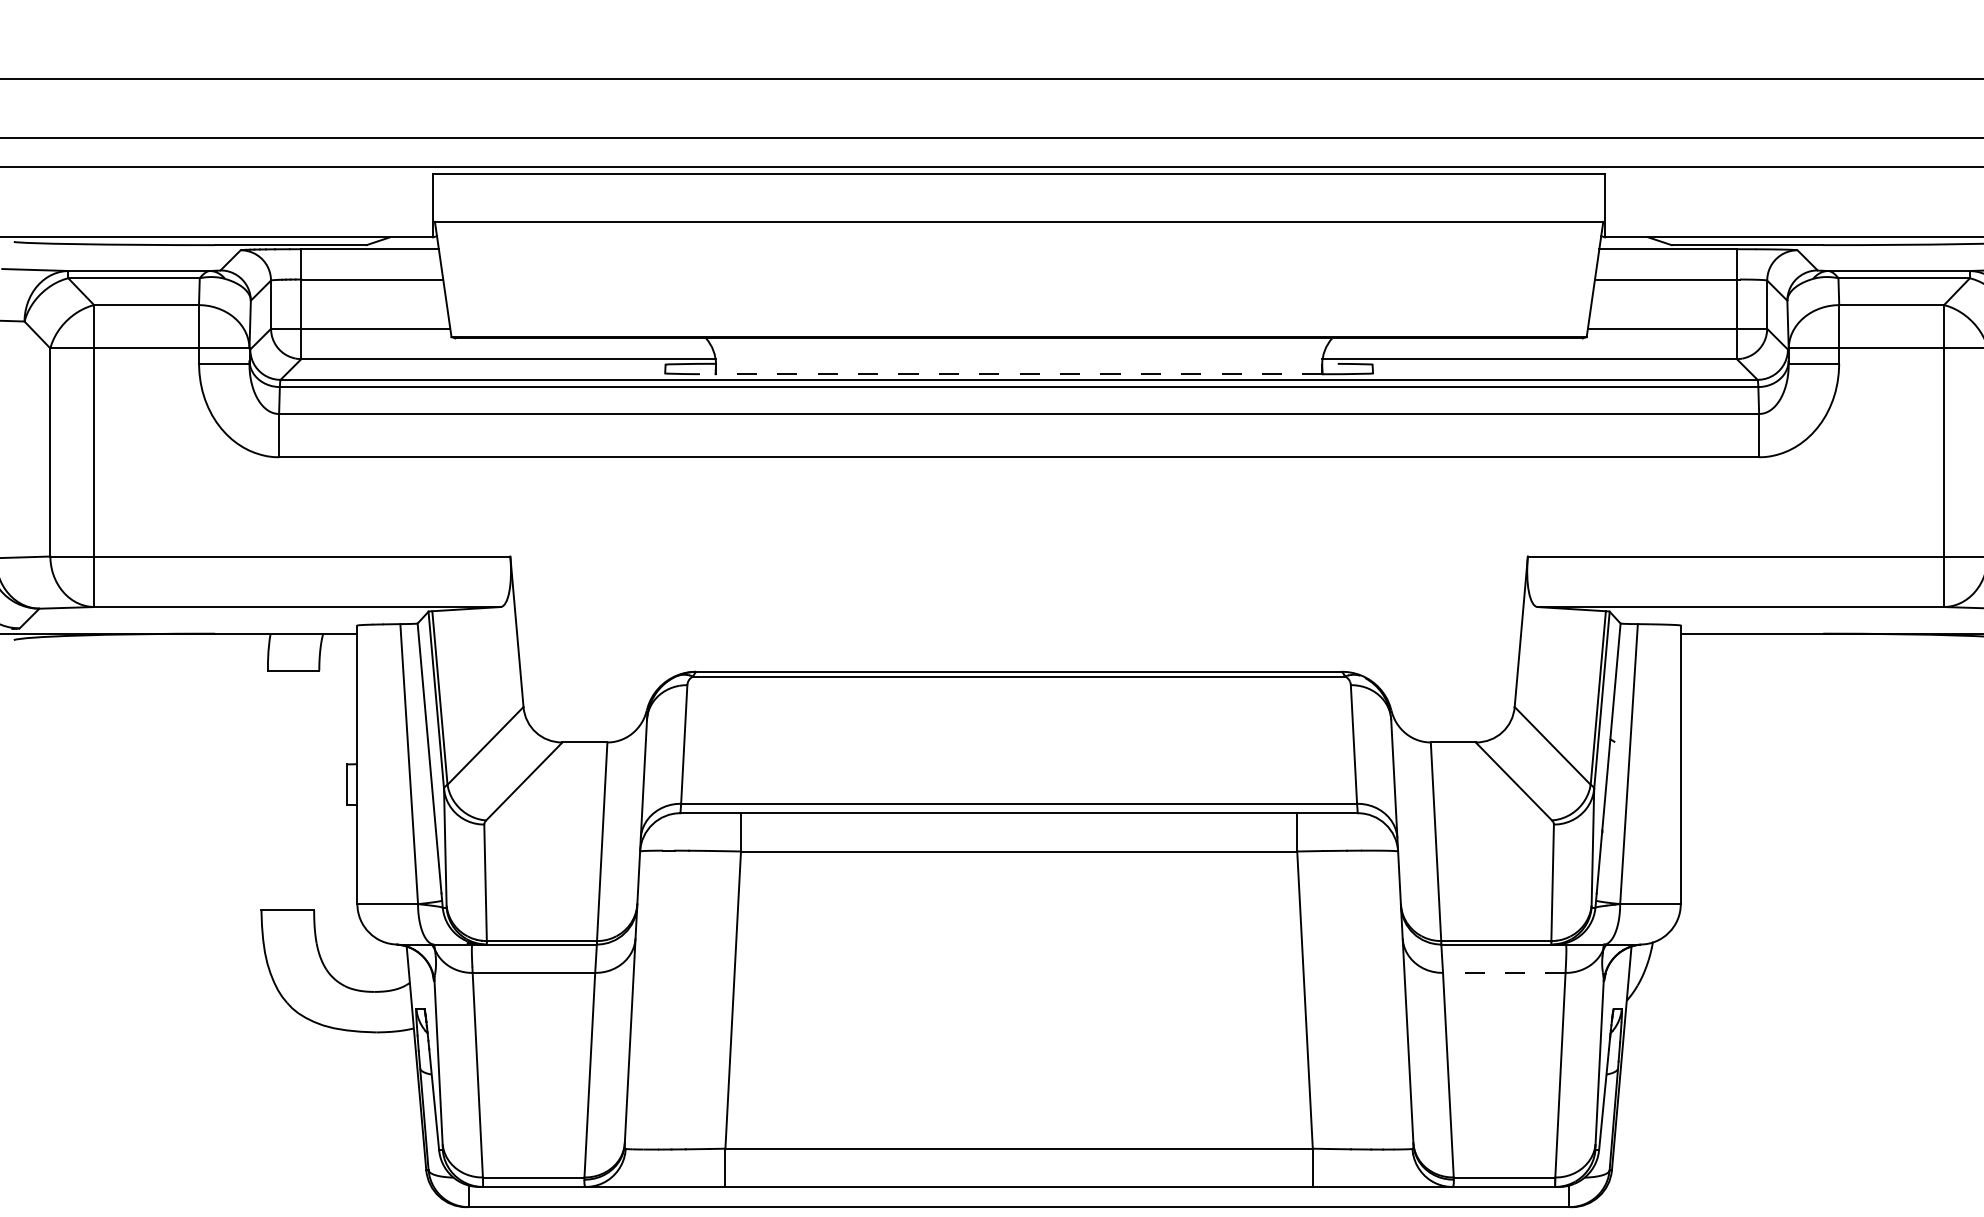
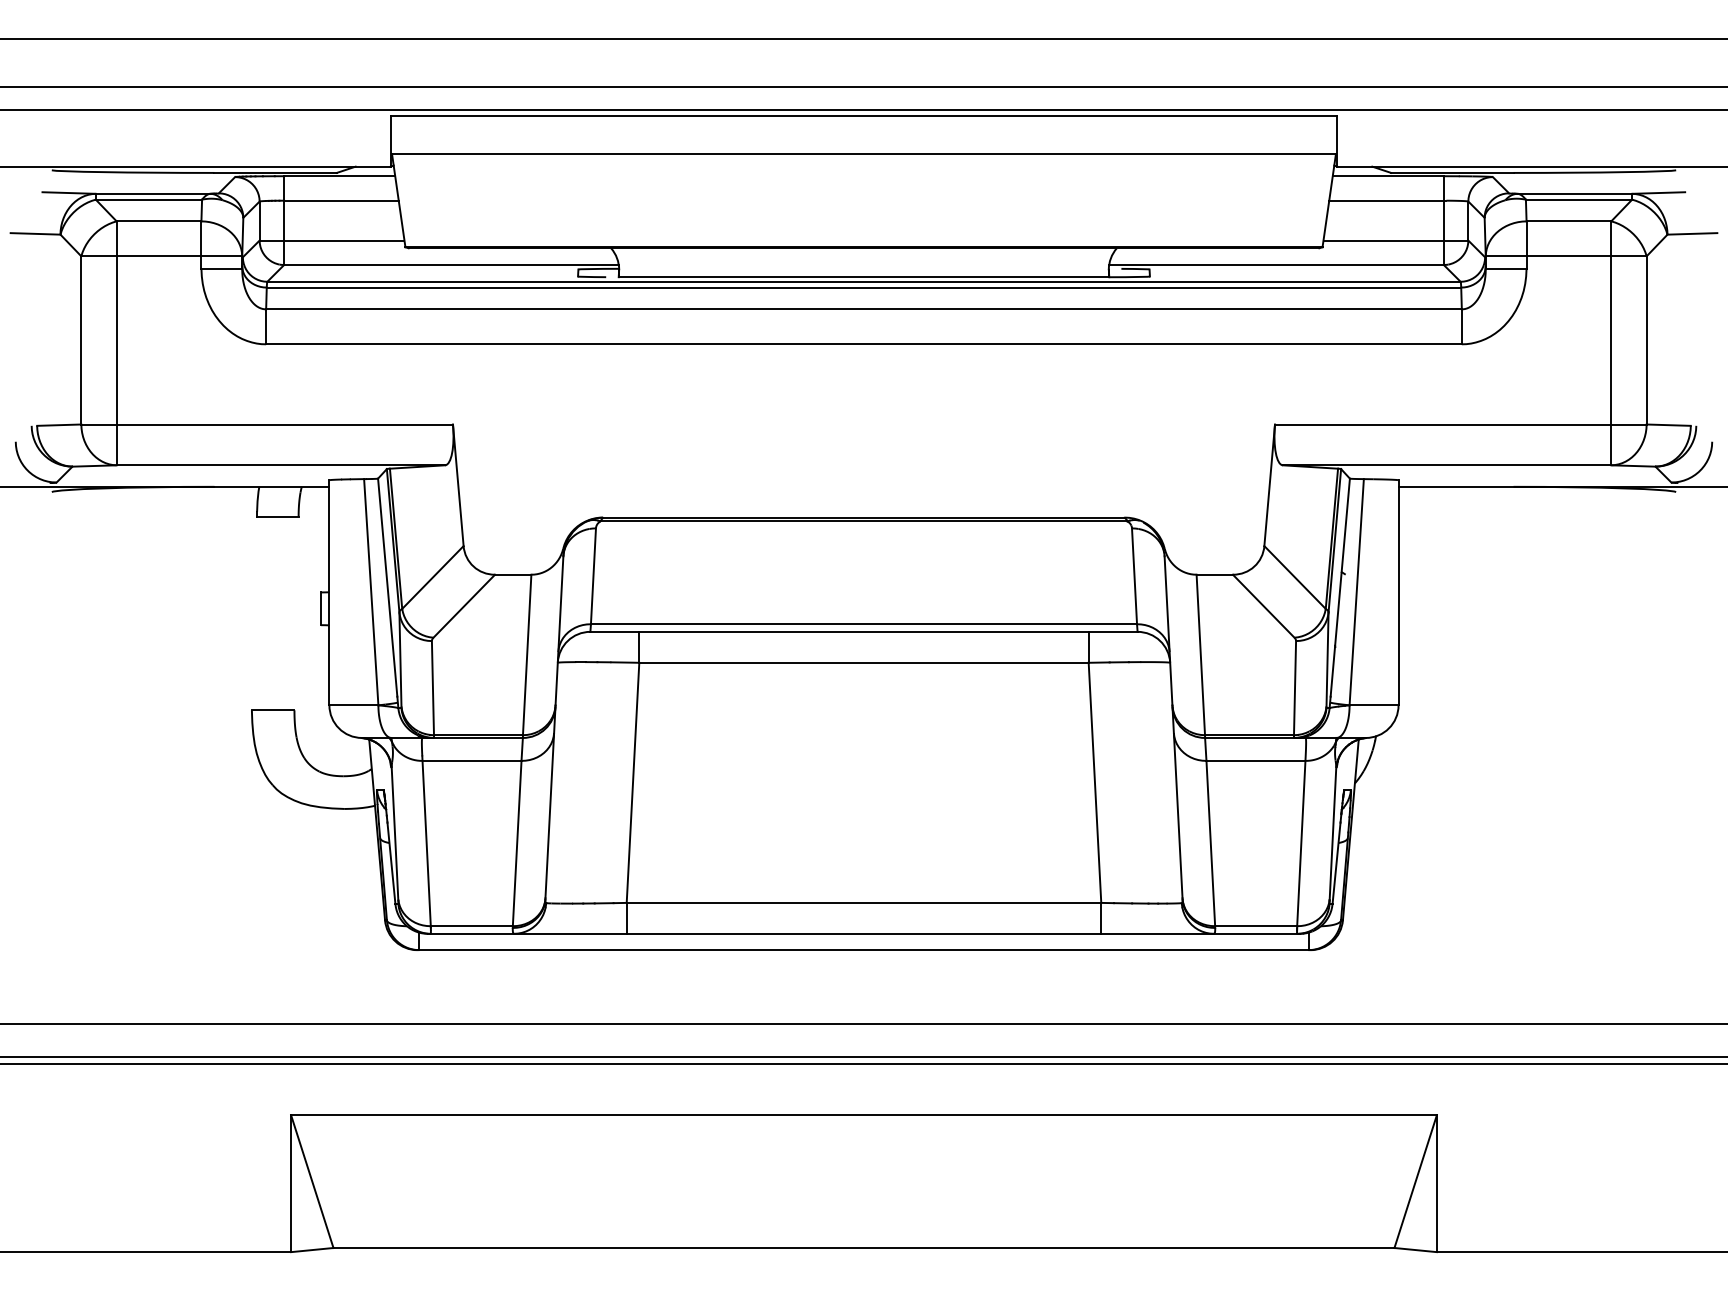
line: (1018, 374) -> (863, 277), dashed -> solid
line: (1503, 972) -> (1255, 760), dashed -> solid

